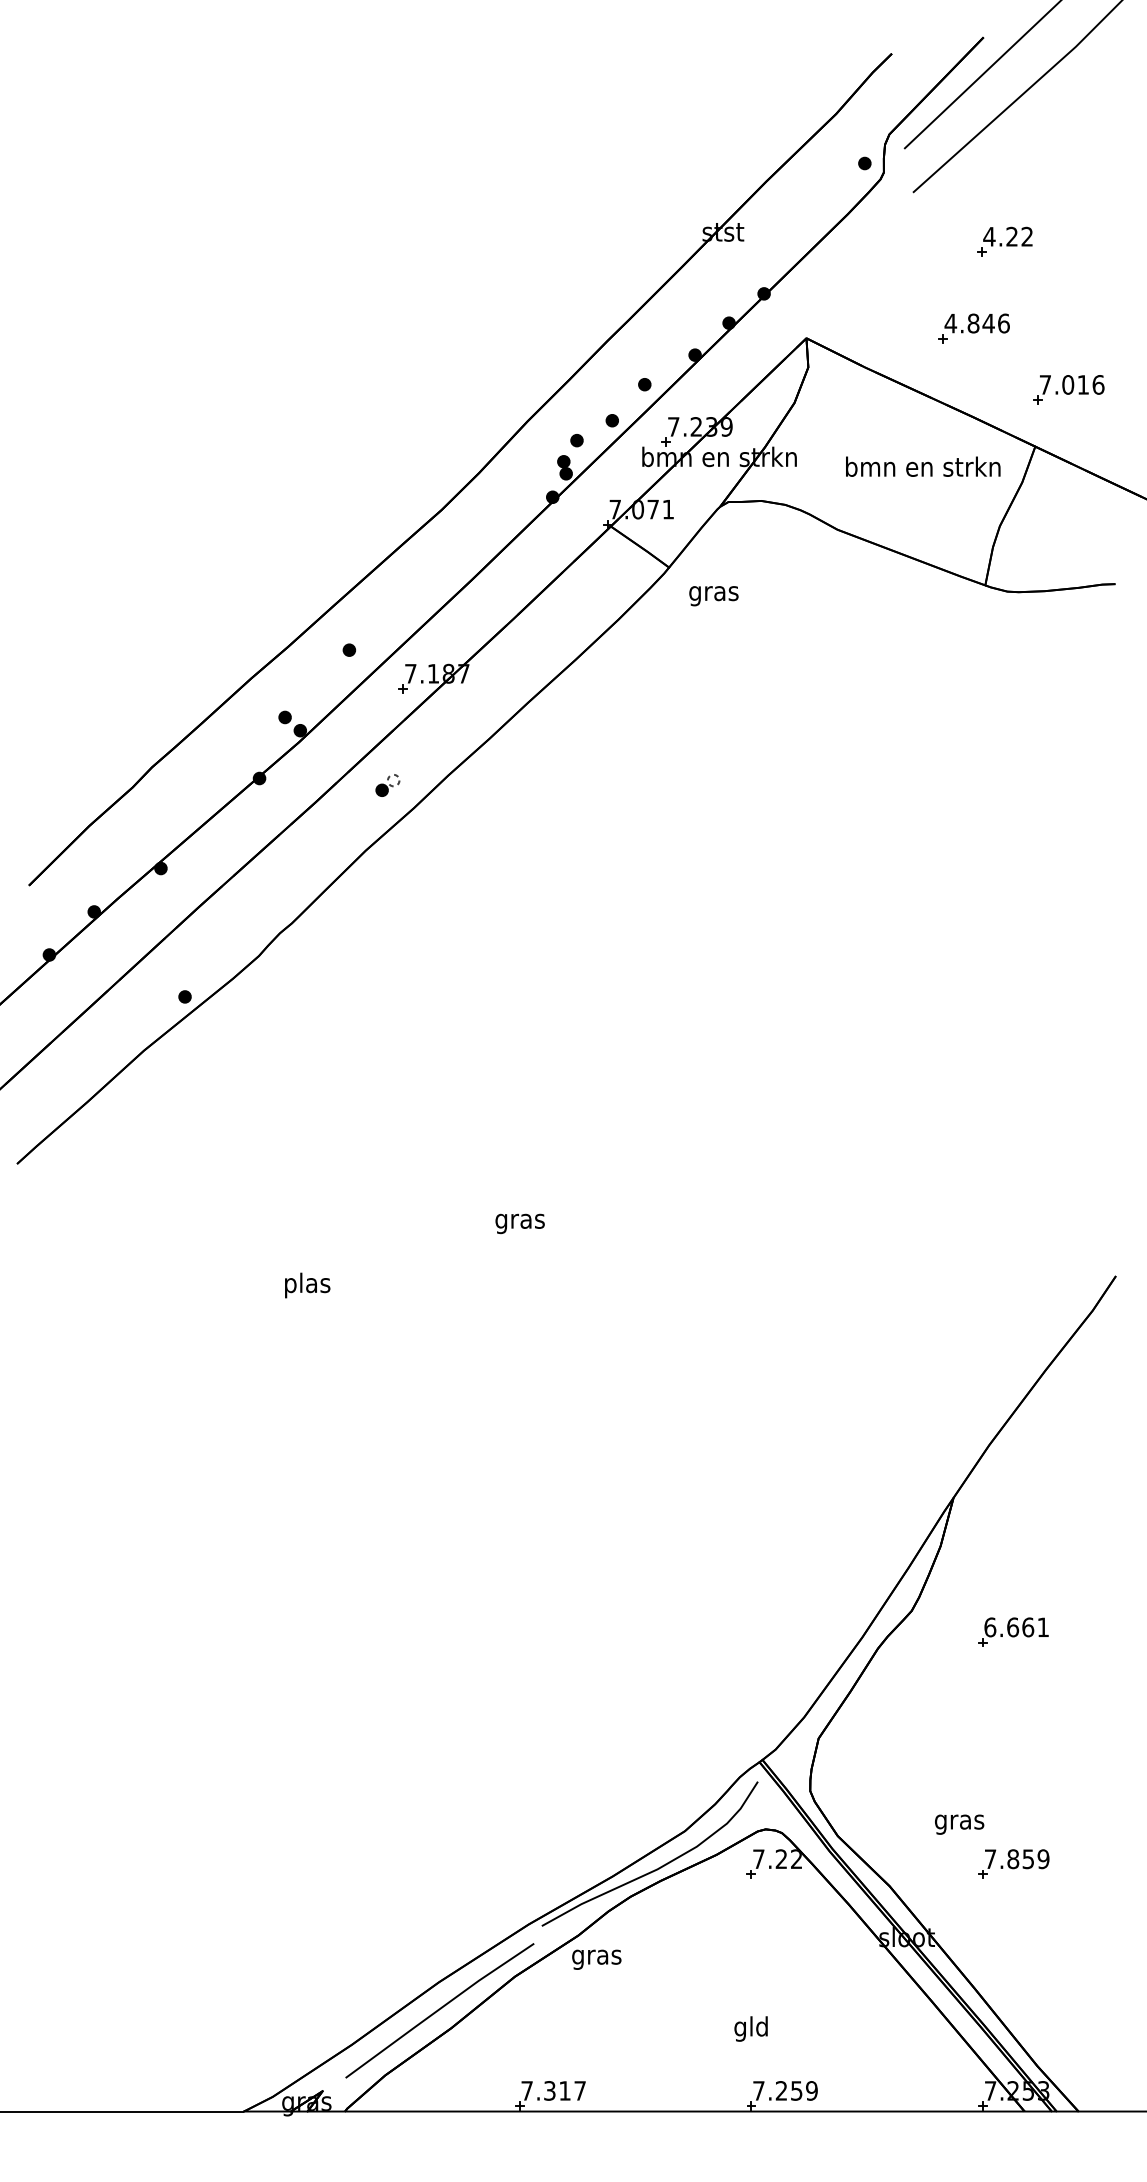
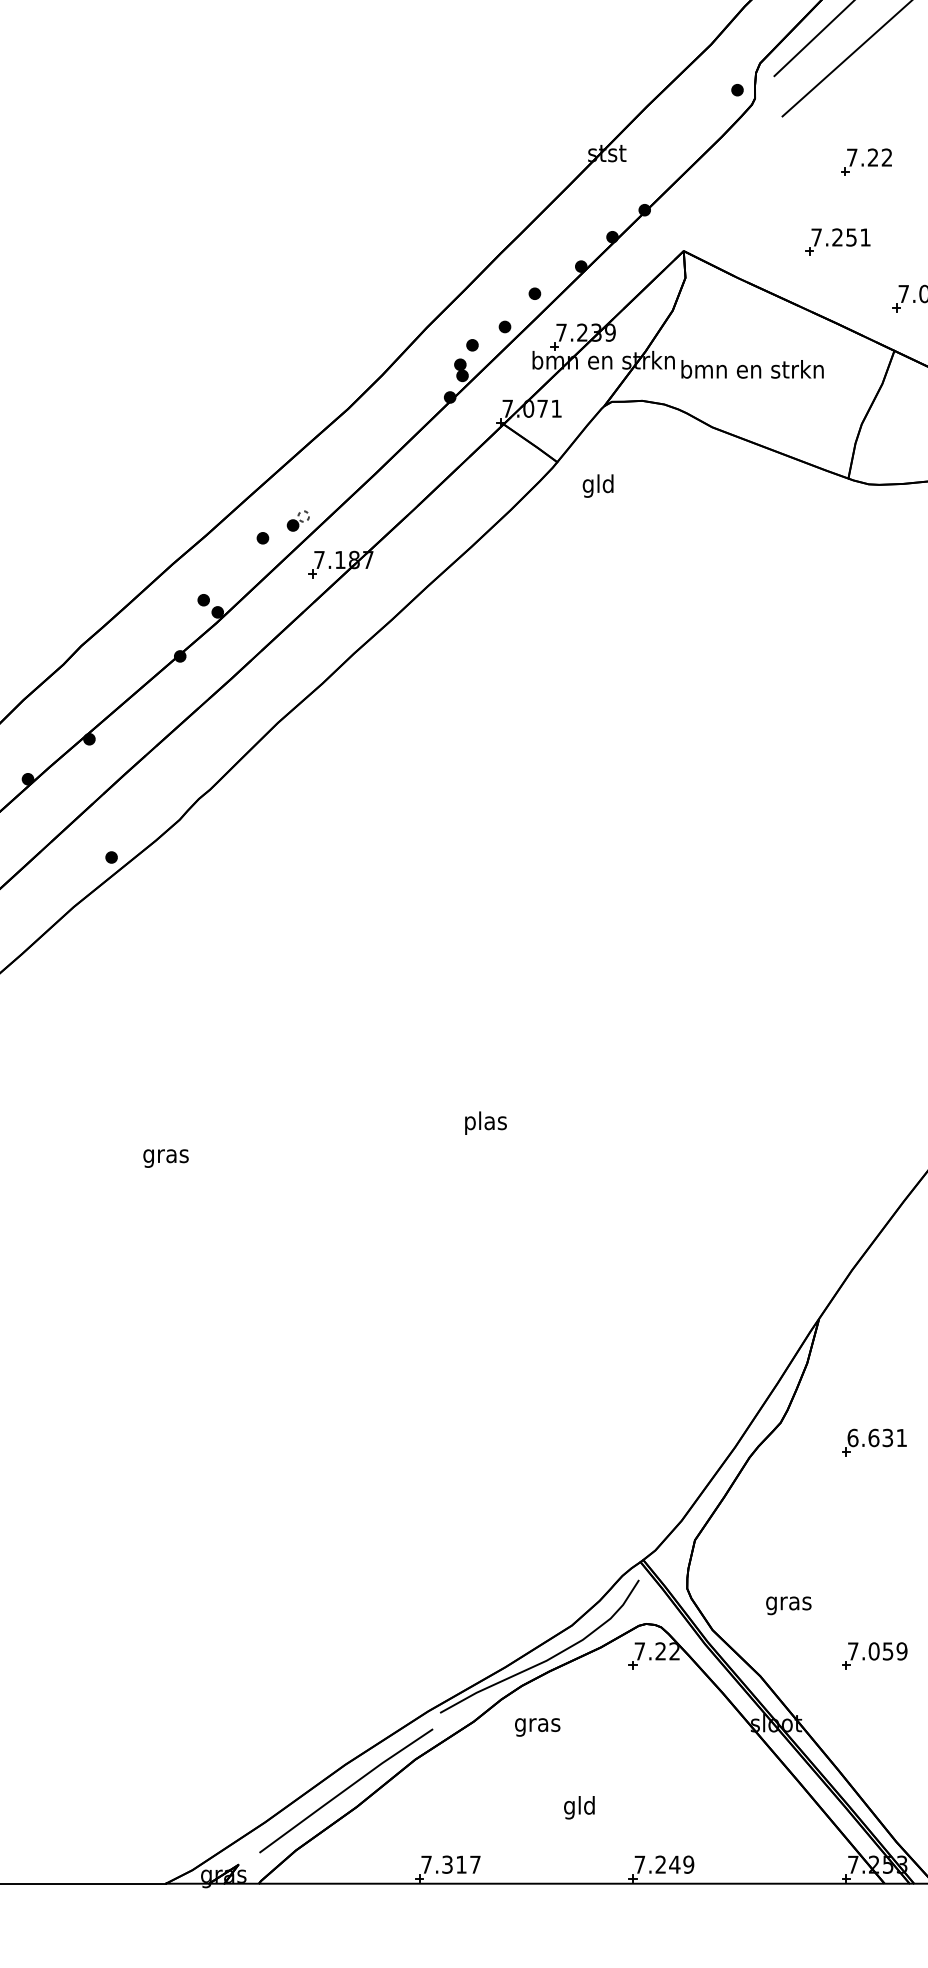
text: (989, 236) -> (852, 157), 4.22 -> 7.22
text: (976, 323) -> (840, 237), 4.846 -> 7.251
text: (923, 466) -> (752, 369), moved
text: (713, 593) -> (598, 486), gras -> gld
part: (387, 785) -> (298, 521), moved
text: (519, 1223) -> (165, 1158), moved
text: (307, 1285) -> (485, 1123), moved
text: (1028, 1627) -> (888, 1438), 6.661 -> 6.631
text: (959, 1824) -> (788, 1605), moved
text: (1013, 1858) -> (874, 1650), 7.859 -> 7.059
text: (596, 1959) -> (537, 1727), moved
text: (750, 2028) -> (578, 1807), moved
text: (796, 2090) -> (674, 1864), 7.259 -> 7.249

